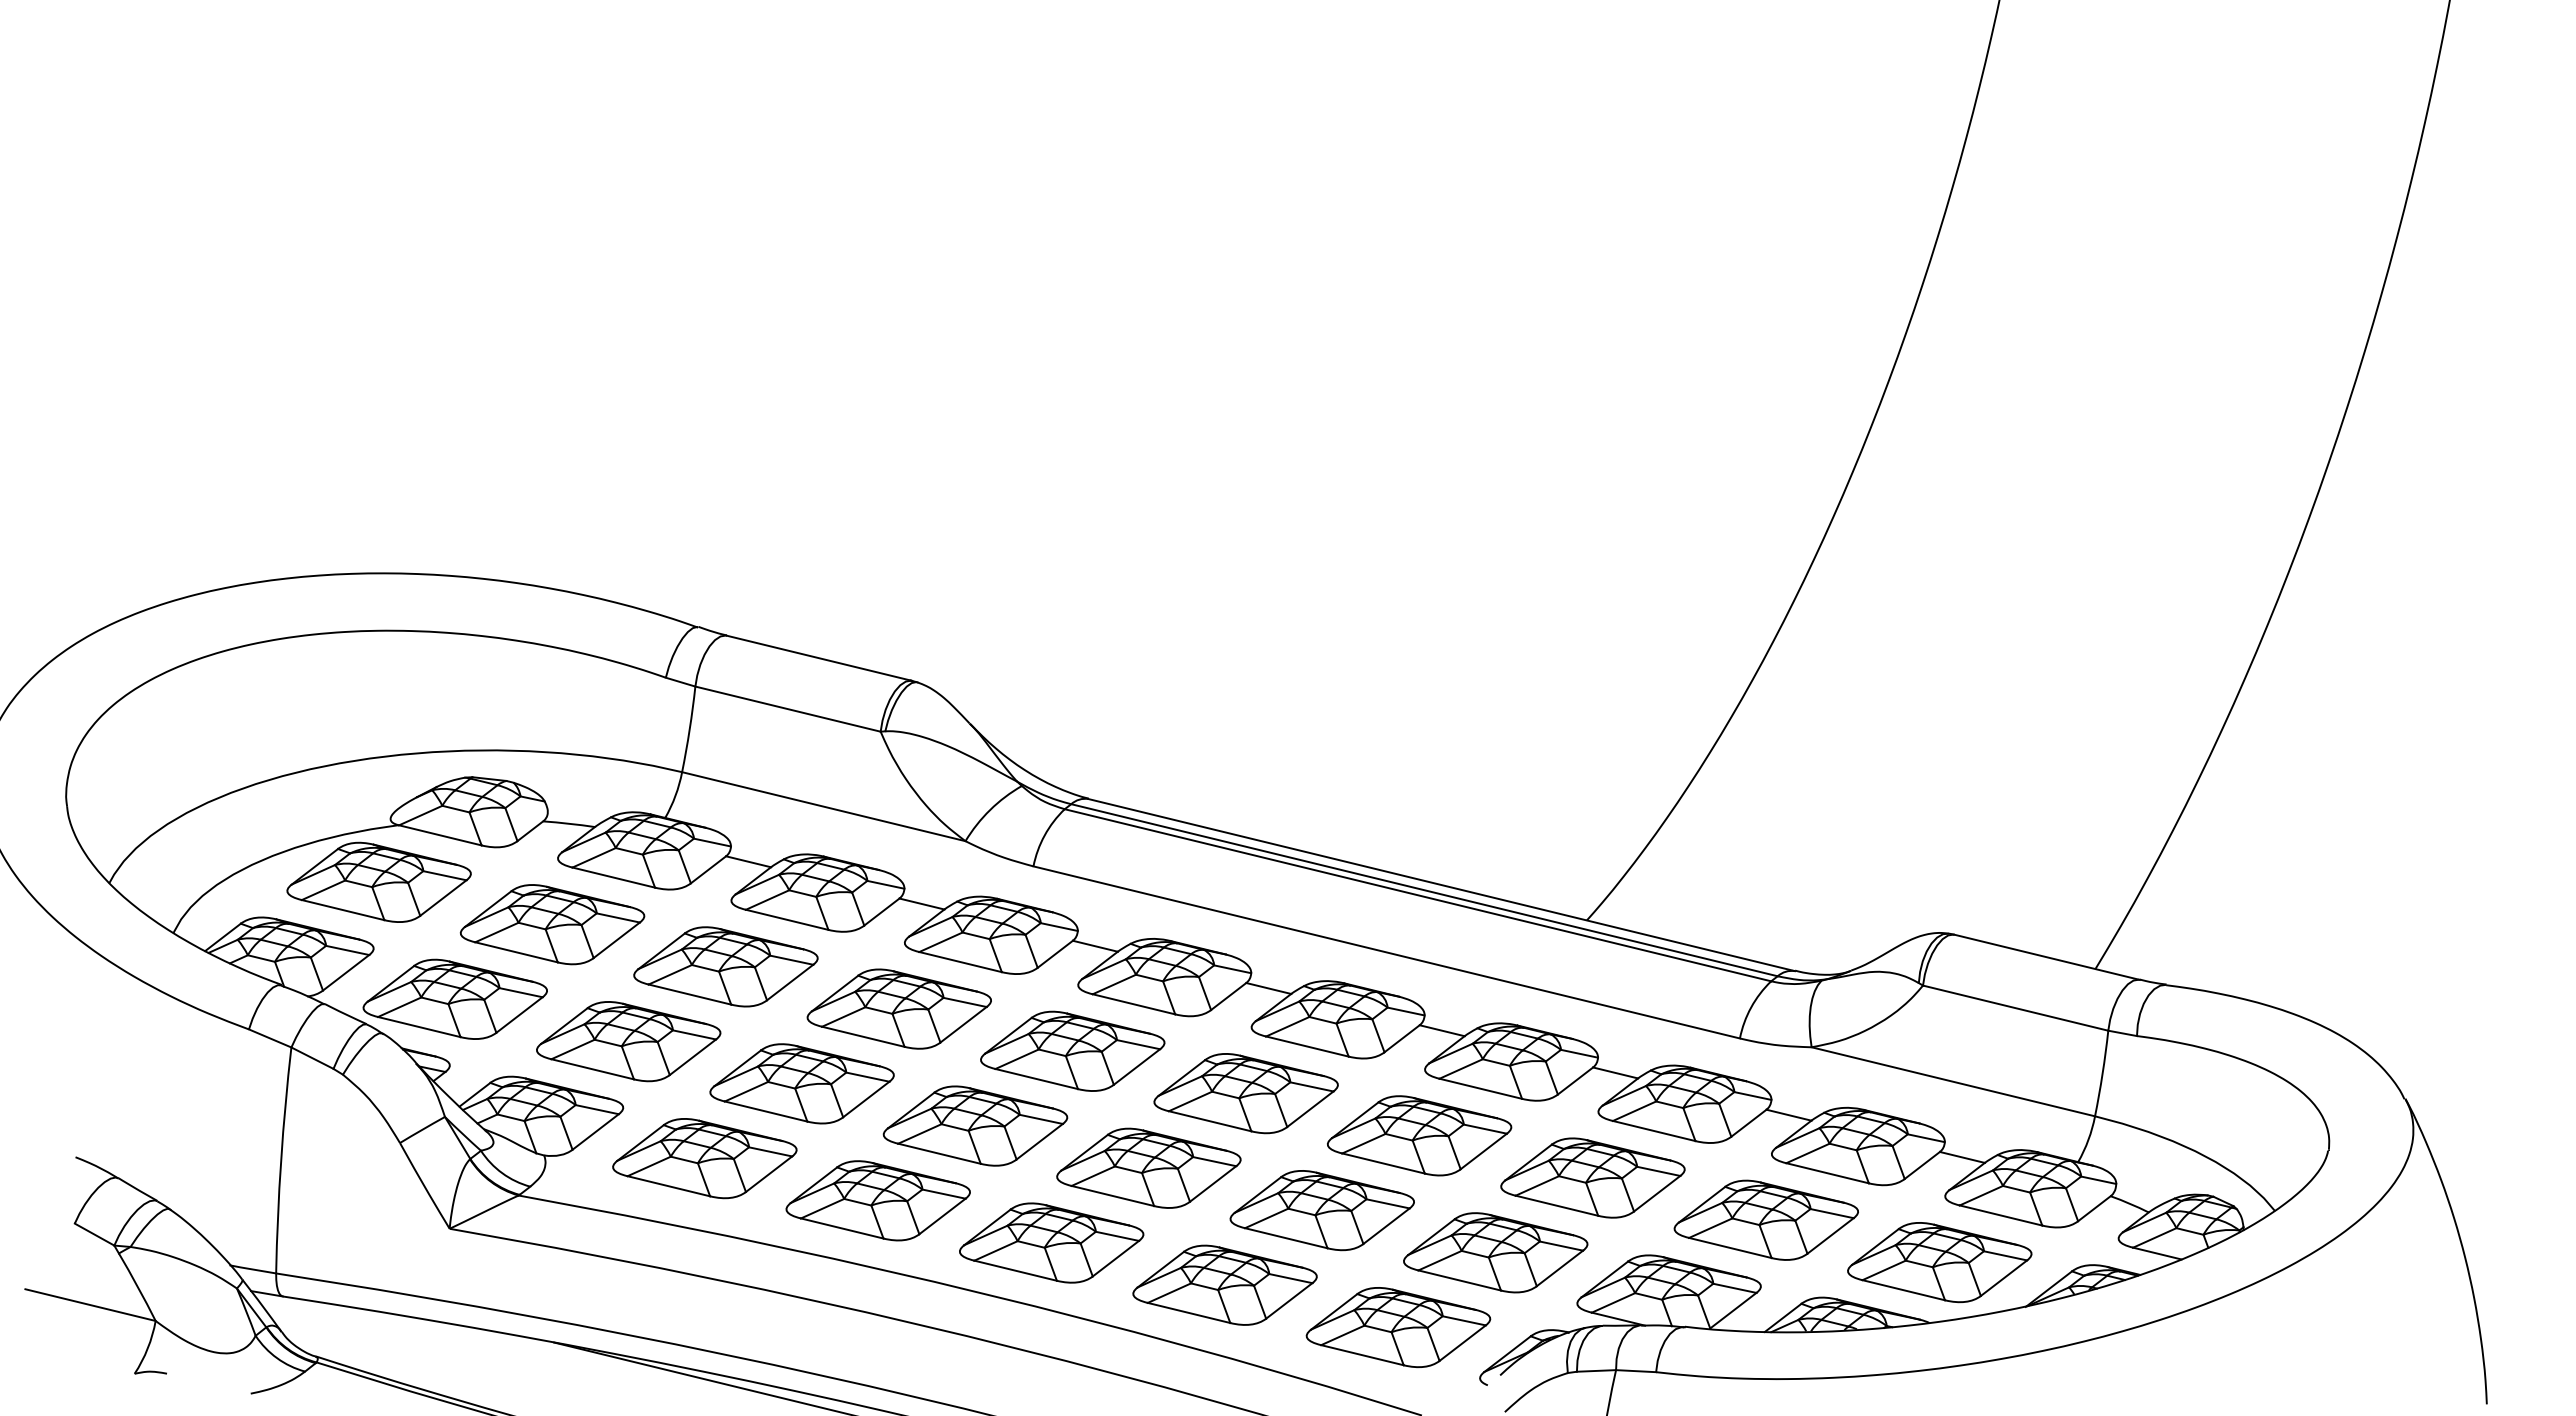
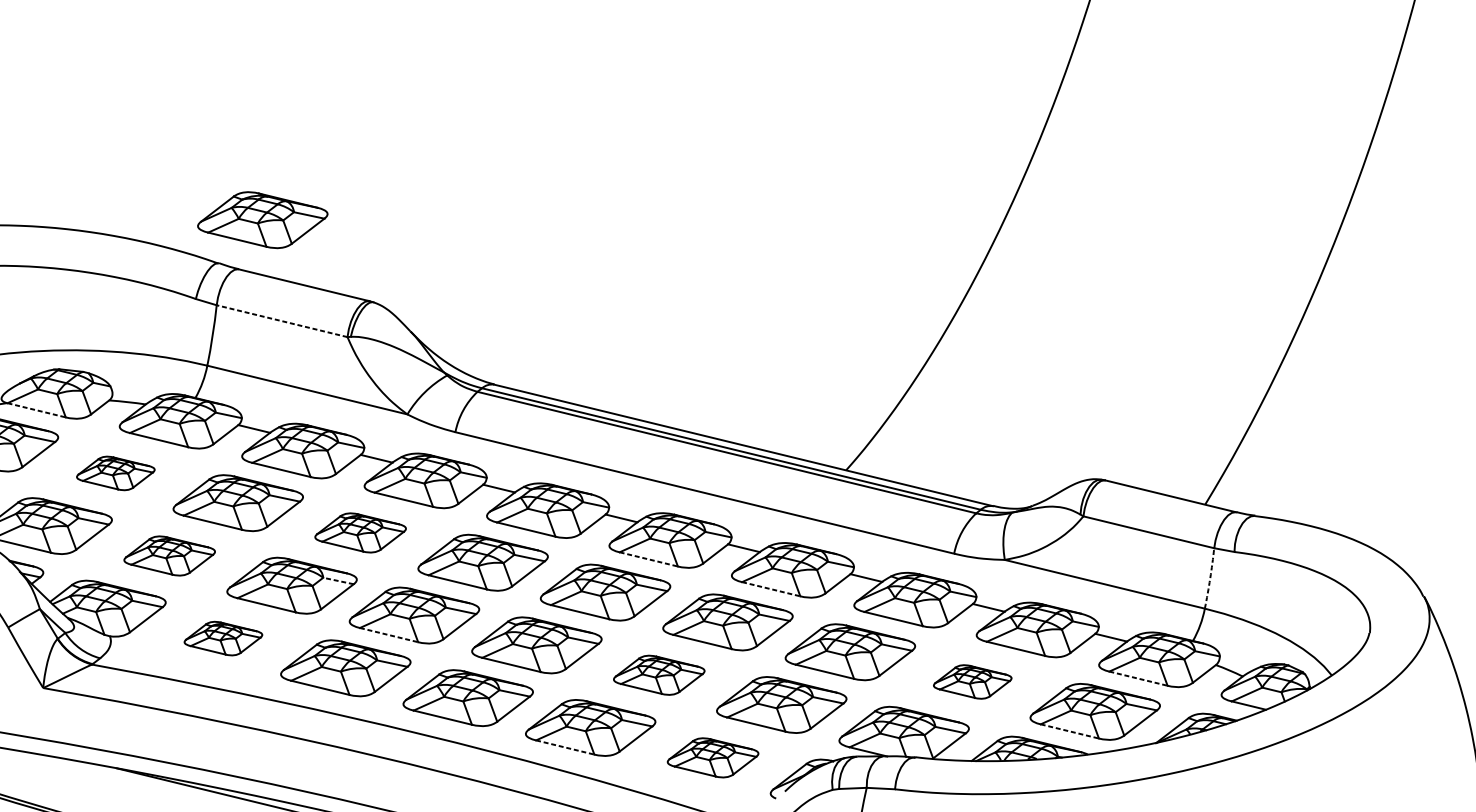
part: (760, 565) -> (262, 219), added
line: (787, 709) -> (281, 321), solid -> dashed
line: (440, 835) -> (36, 410), solid -> dashed
part: (552, 924) -> (115, 473), size x0.6
part: (898, 1008) -> (360, 532), size x0.7
part: (628, 1041) -> (169, 555), size x0.7
line: (1307, 1046) -> (648, 559), solid -> dashed
arc: (2102, 1073) -> (1210, 578), solid -> dashed
line: (867, 1077) -> (338, 581), solid -> dashed
line: (1481, 1088) -> (771, 589), solid -> dashed
line: (939, 1153) -> (389, 634), solid -> dashed
part: (704, 1158) -> (223, 638), size x0.6
part: (1321, 1210) -> (658, 675), size x0.7
line: (2001, 1215) -> (1138, 678), solid -> dashed
part: (1765, 1219) -> (972, 681), size x0.6
line: (1904, 1290) -> (1070, 731), solid -> dashed
line: (1189, 1313) -> (565, 747), solid -> dashed
part: (1398, 1327) -> (713, 757), size x0.7

